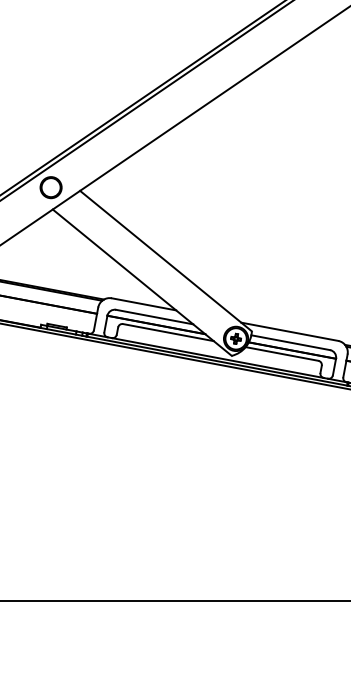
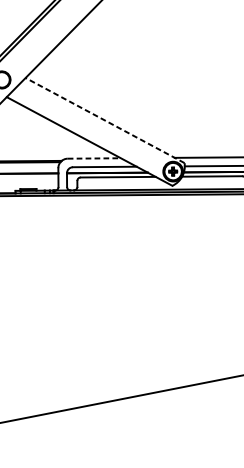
line: (165, 261) -> (104, 120), solid -> dashed
line: (144, 304) -> (94, 158), solid -> dashed

